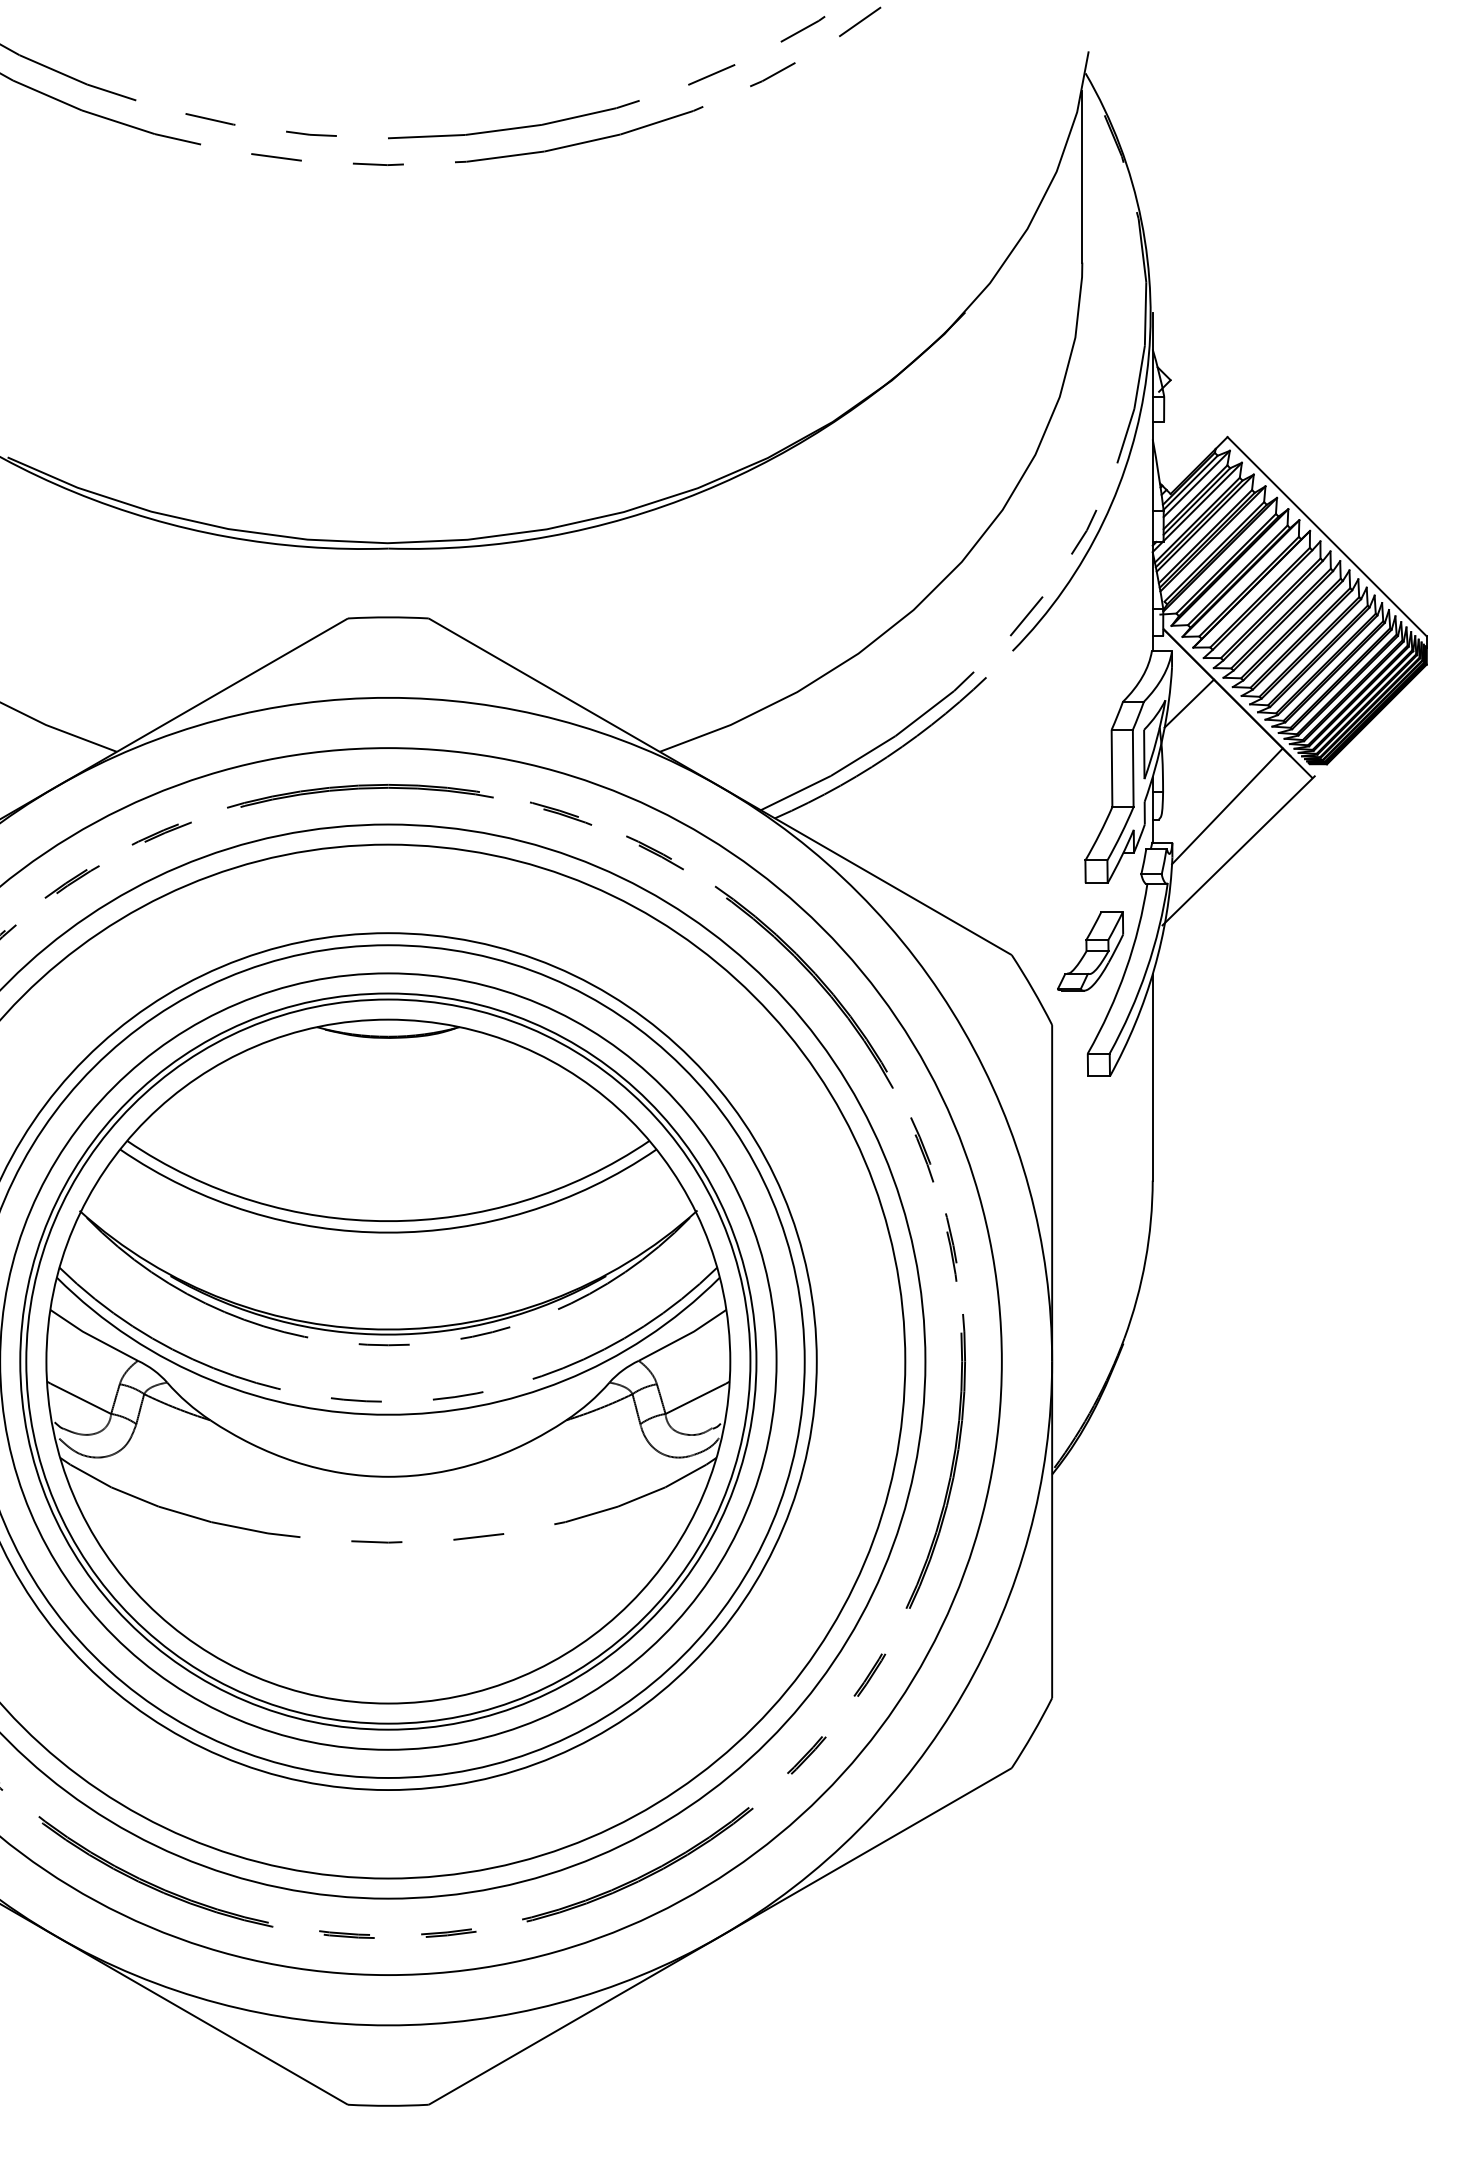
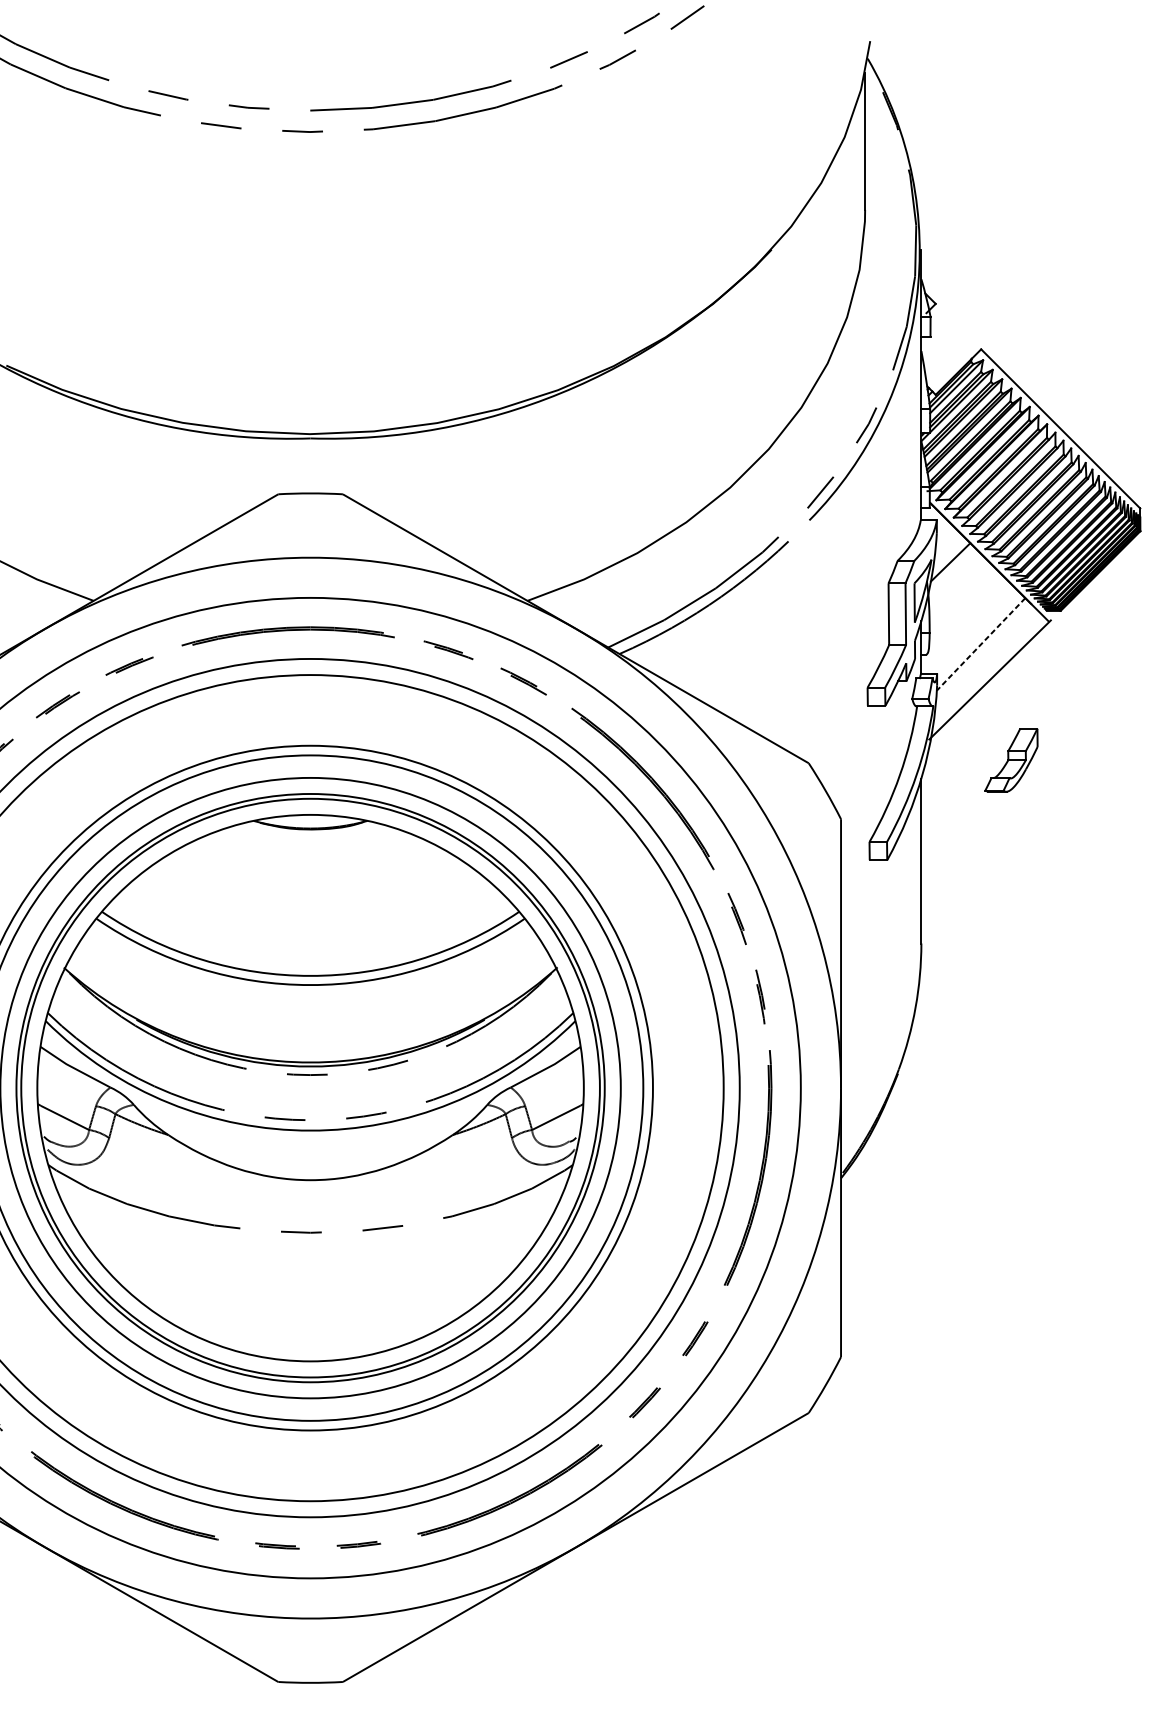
line: (1227, 806) -> (981, 644), solid -> dashed
part: (1090, 951) -> (1011, 760), moved

